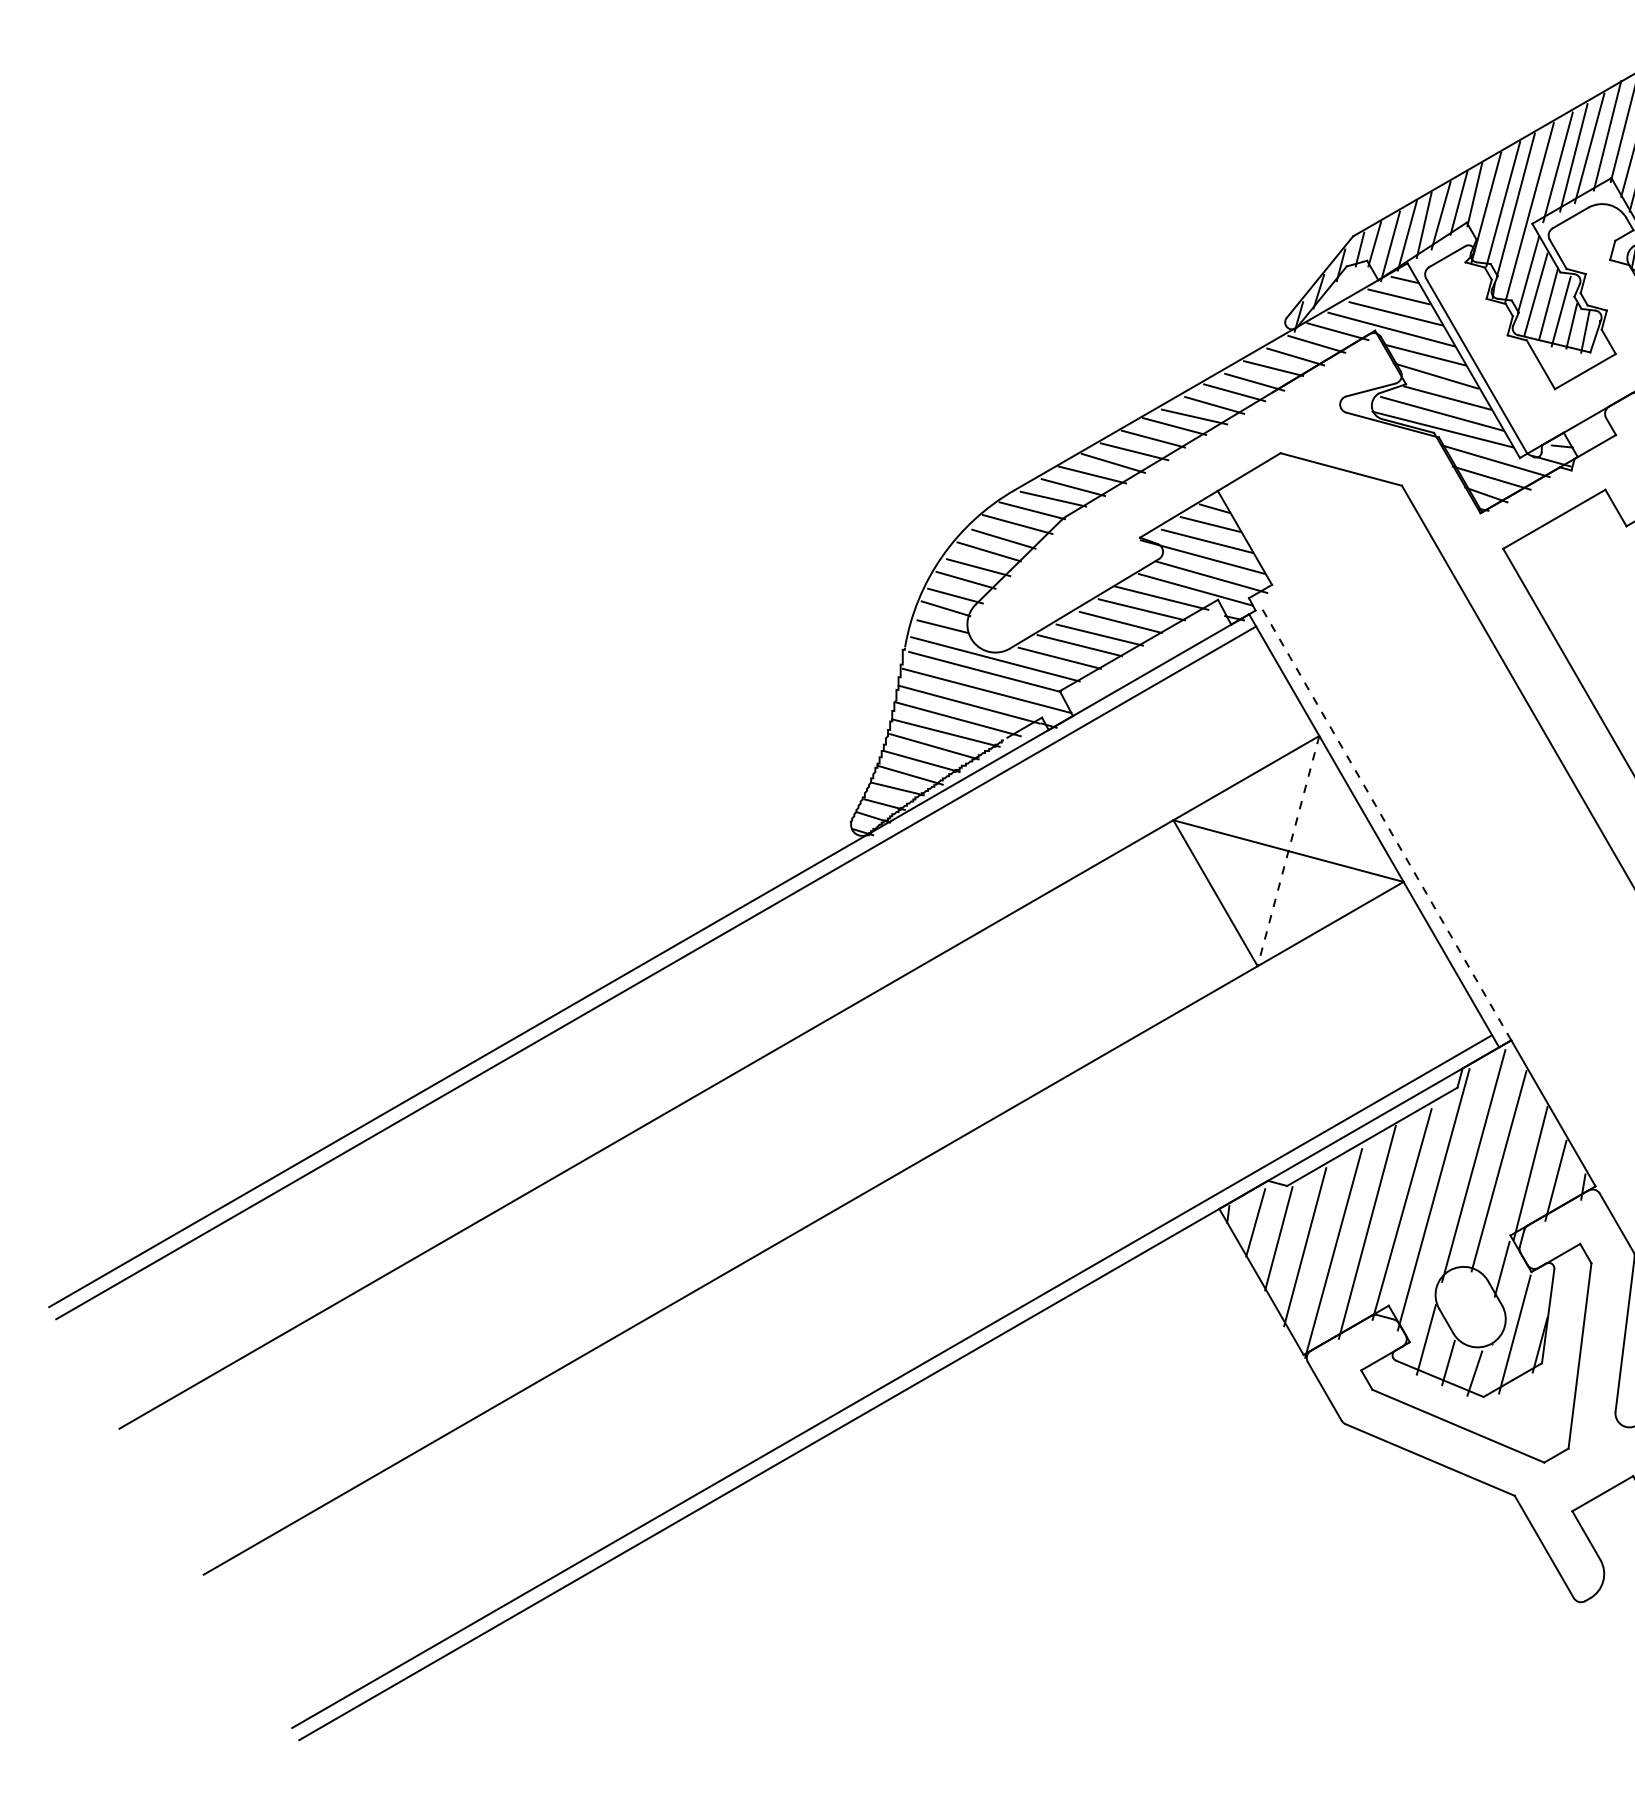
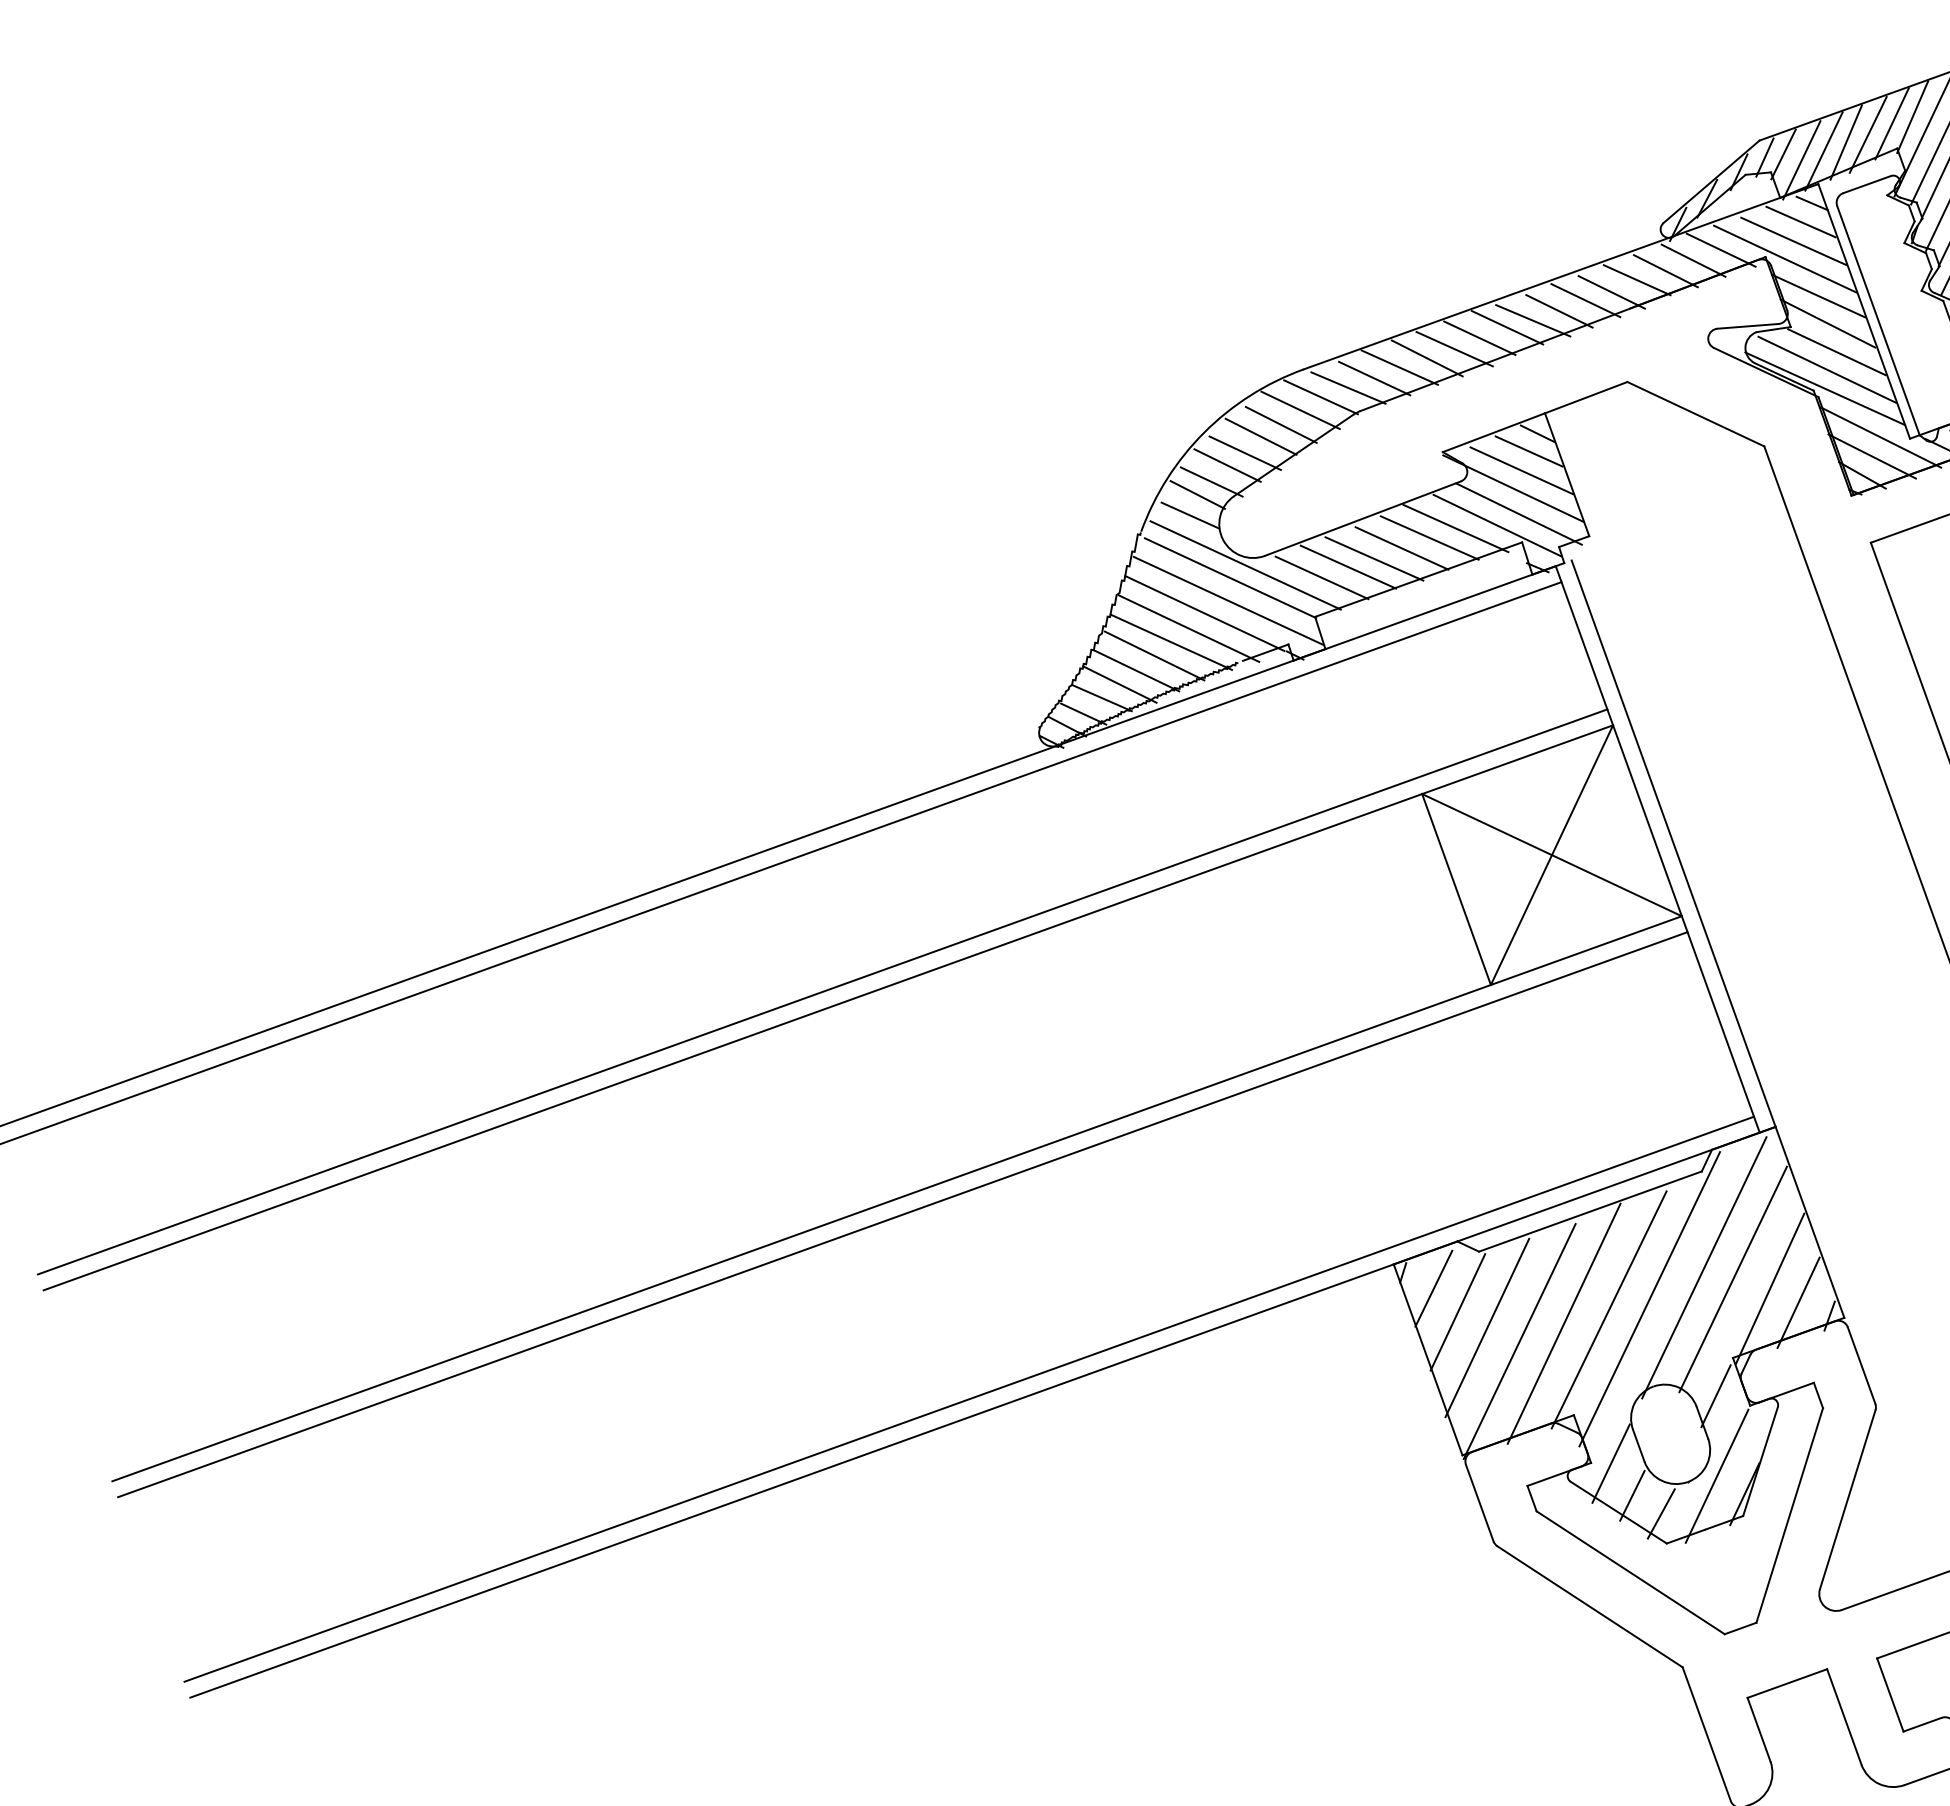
line: (1386, 823) -> (1673, 843), dashed -> solid
line: (1288, 851) -> (1551, 855), dashed -> solid
line: (712, 1069) -> (822, 991), added
line: (810, 1240) -> (902, 1214), added

